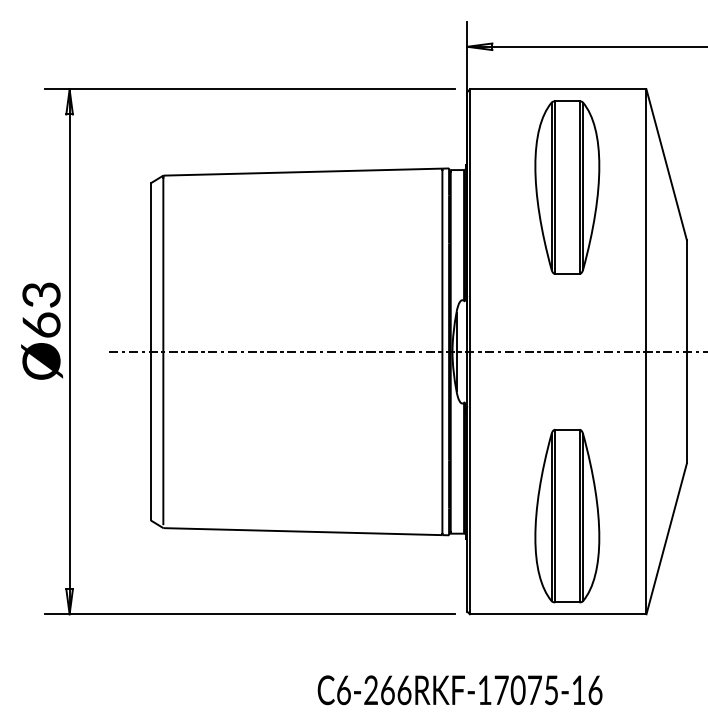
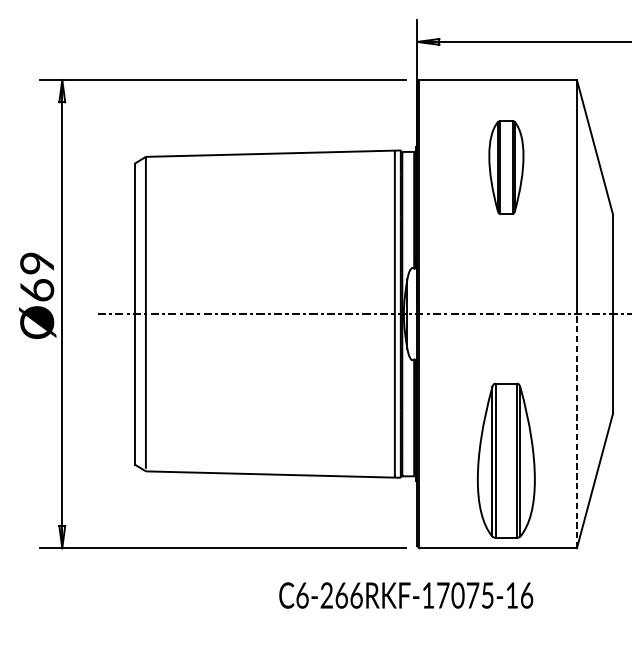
part: (567, 187) -> (506, 167), size x0.6
text: (41, 294) -> (37, 262), Ø63 -> Ø69
line: (646, 482) -> (576, 430), solid -> dashed
text: (459, 690) -> (405, 595), moved

